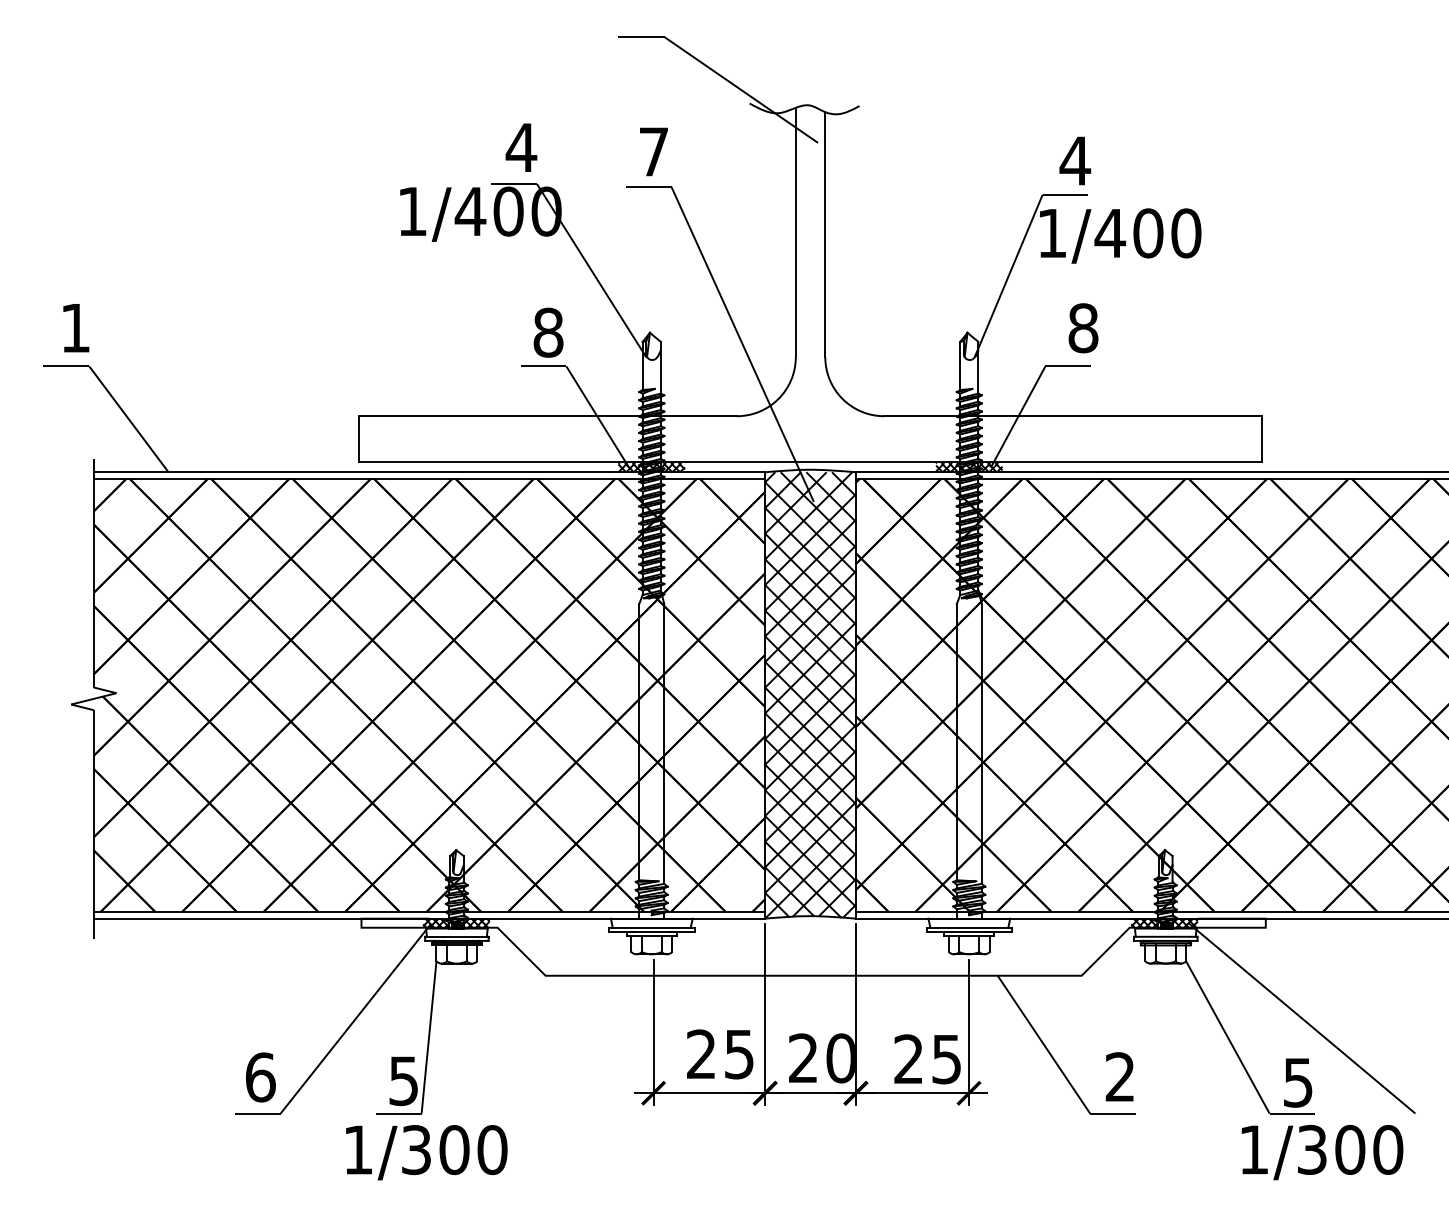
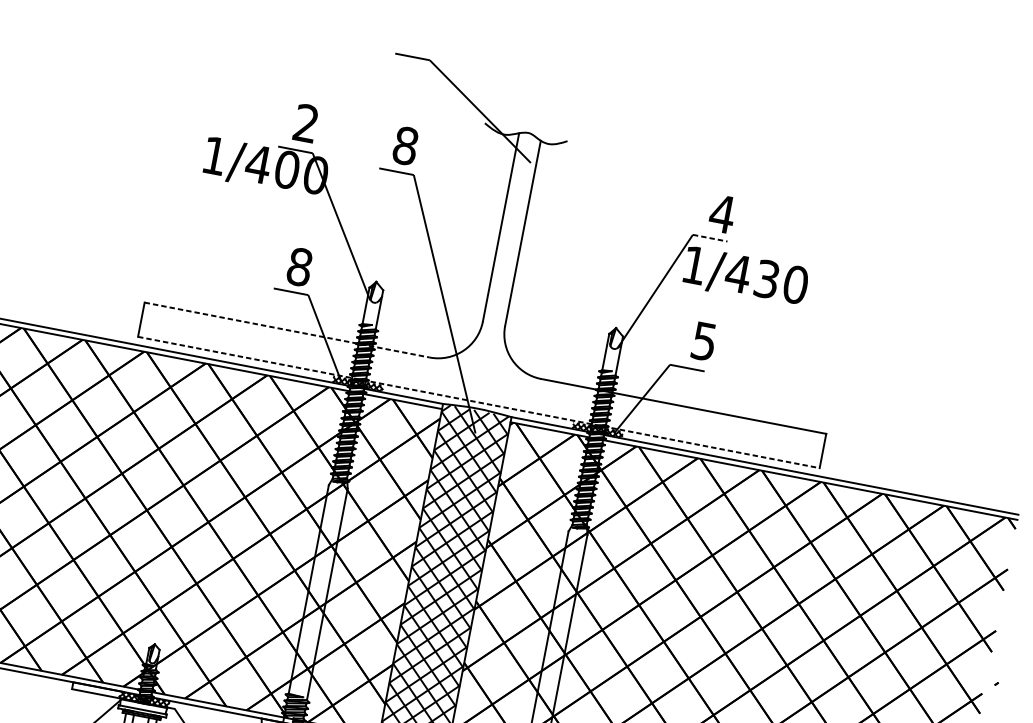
text: (521, 146) -> (306, 122), 4 -> 2
text: (653, 152) -> (405, 146), 7 -> 8
line: (1065, 194) -> (710, 237), solid -> dashed
text: (1148, 233) -> (767, 279), 1/400 -> 1/430
text: (1083, 328) -> (704, 341), 8 -> 5
line: (548, 416) -> (287, 330), solid -> dashed
line: (811, 461) -> (479, 402), solid -> dashed

